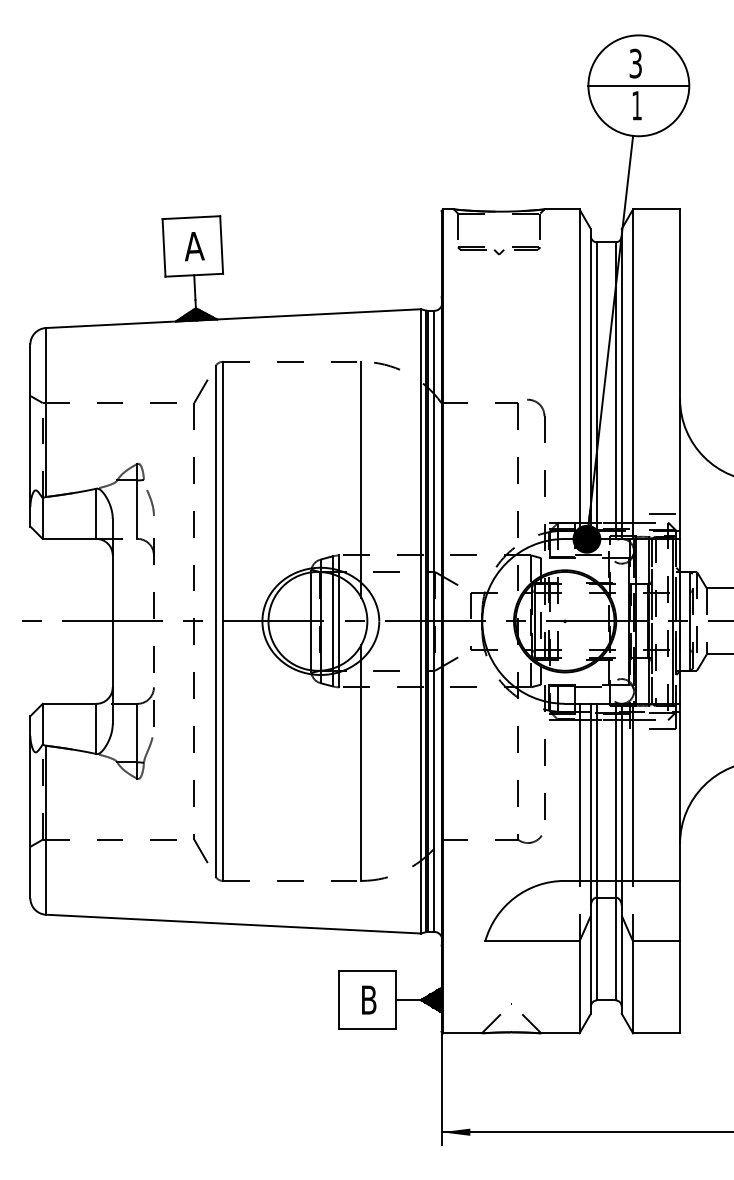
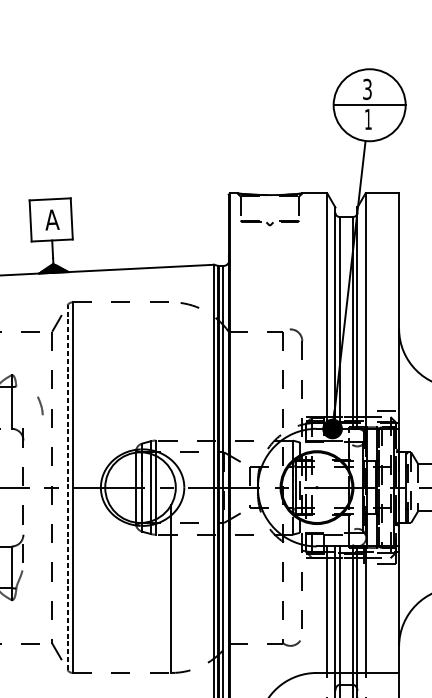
line: (361, 479) -> (171, 386), removed
curve: (150, 502) -> (40, 405), moved
line: (215, 620) -> (67, 487), solid -> dashed

